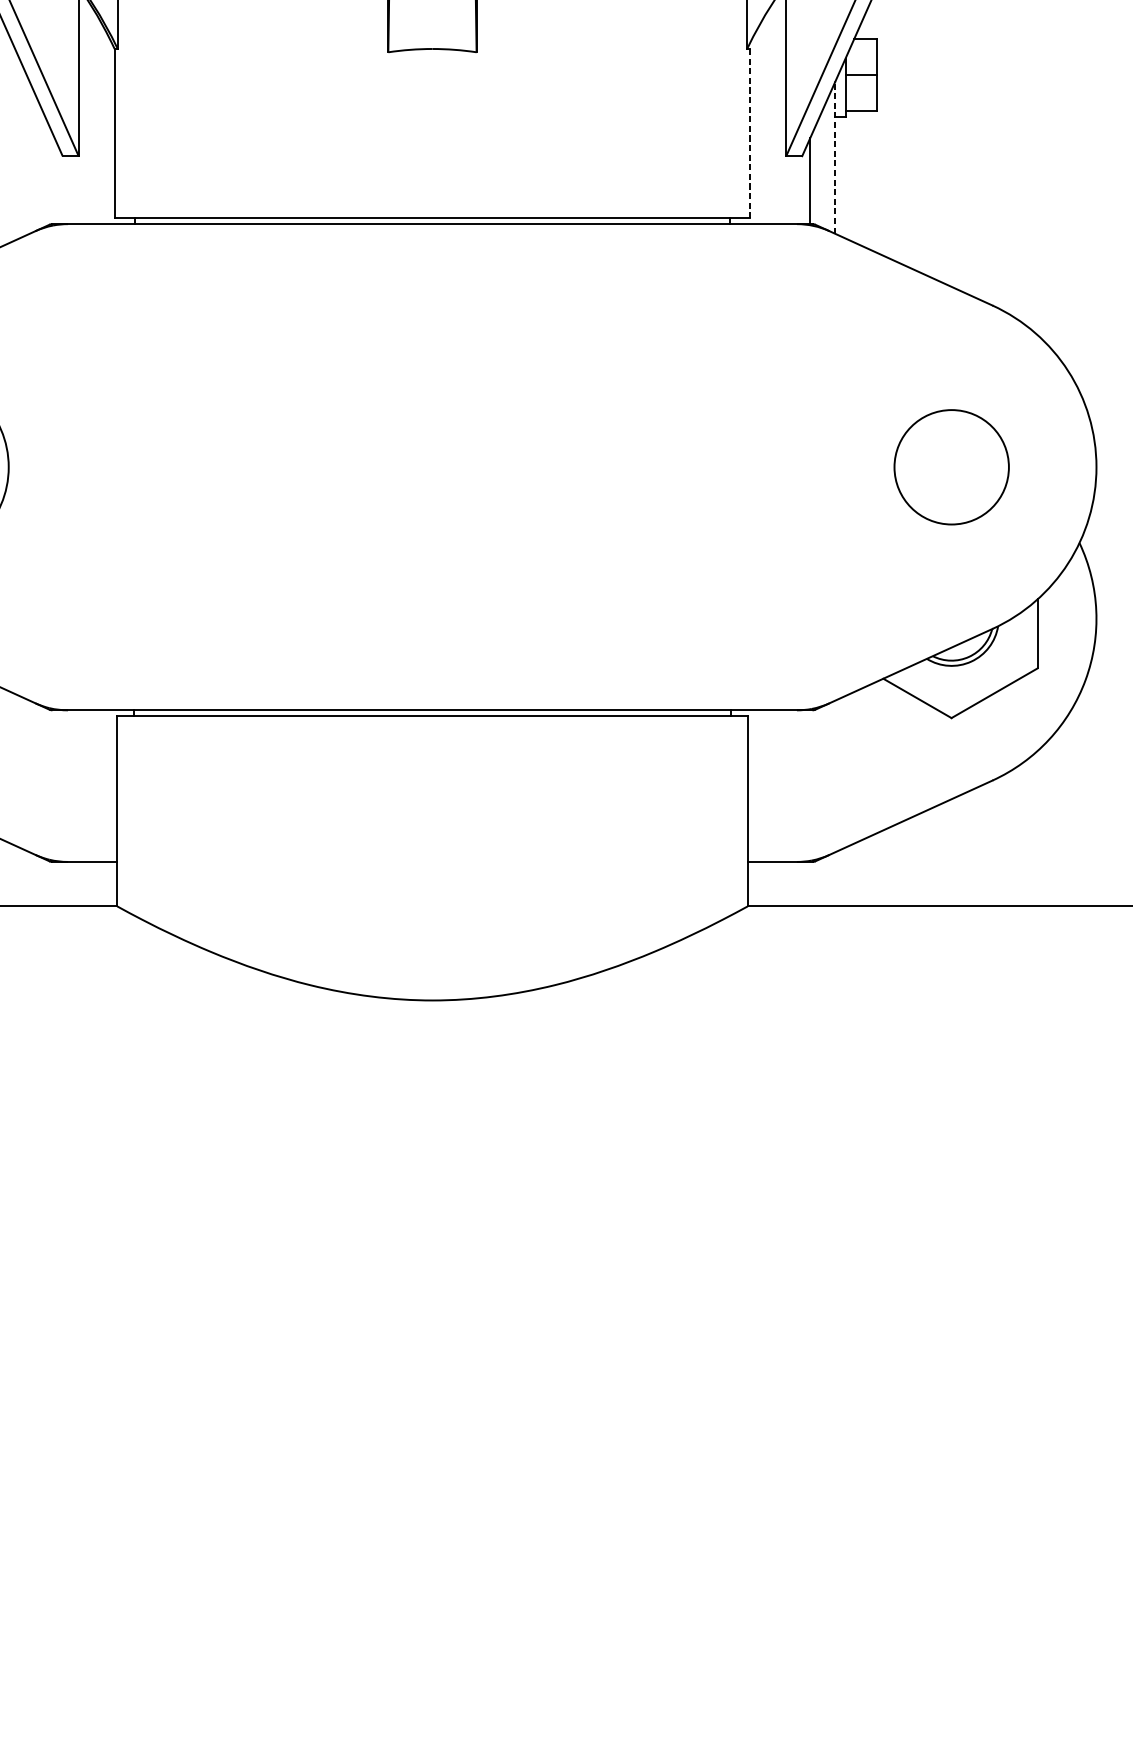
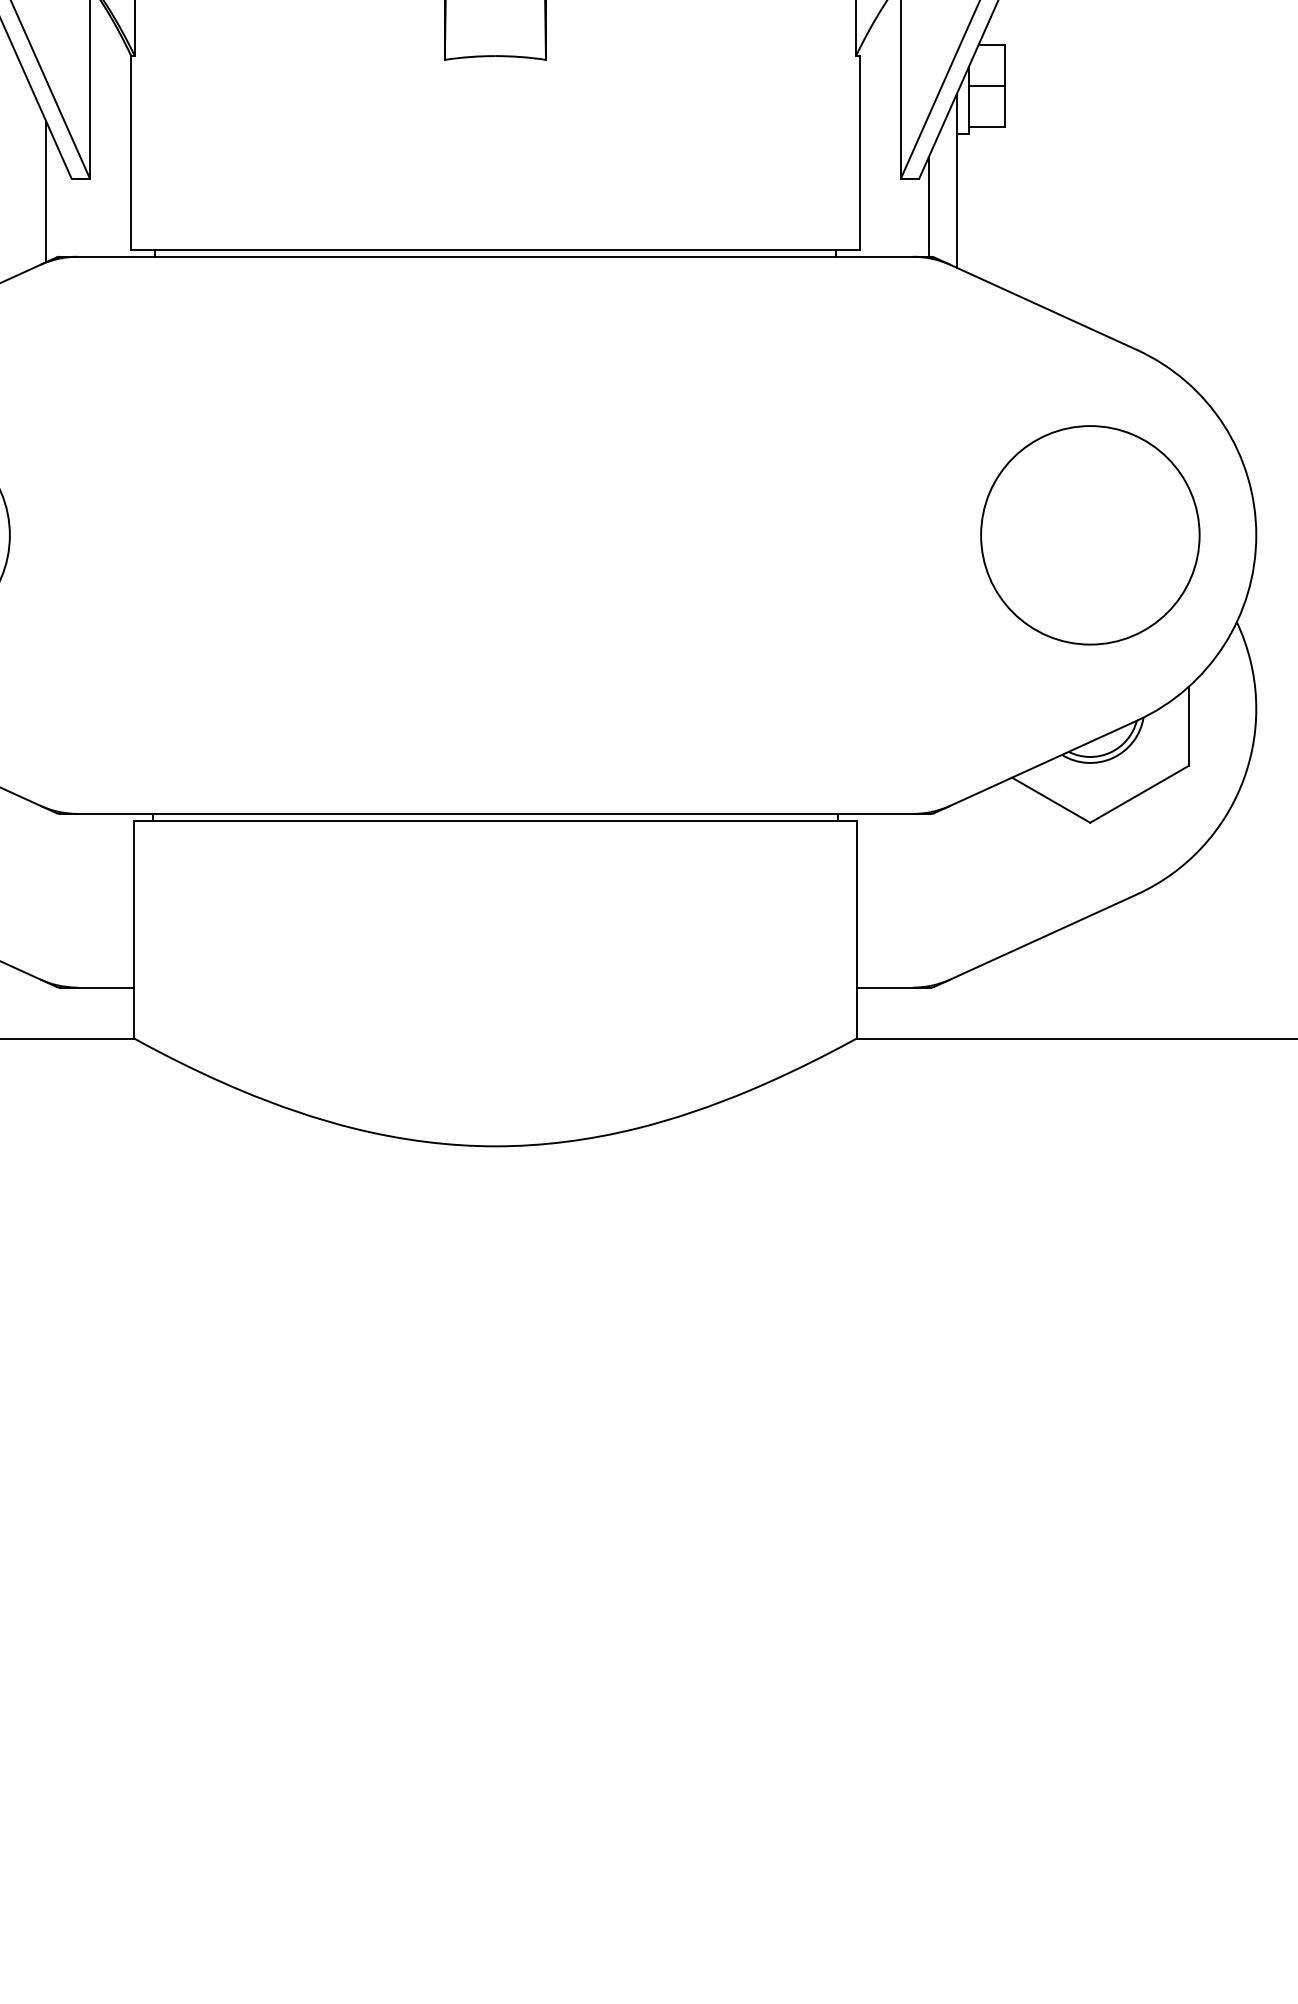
line: (750, 133) -> (859, 152), dashed -> solid
line: (834, 157) -> (956, 180), dashed -> solid
line: (40, 167) -> (46, 191), added
circle: (951, 467) -> (1090, 535), size x1.67

